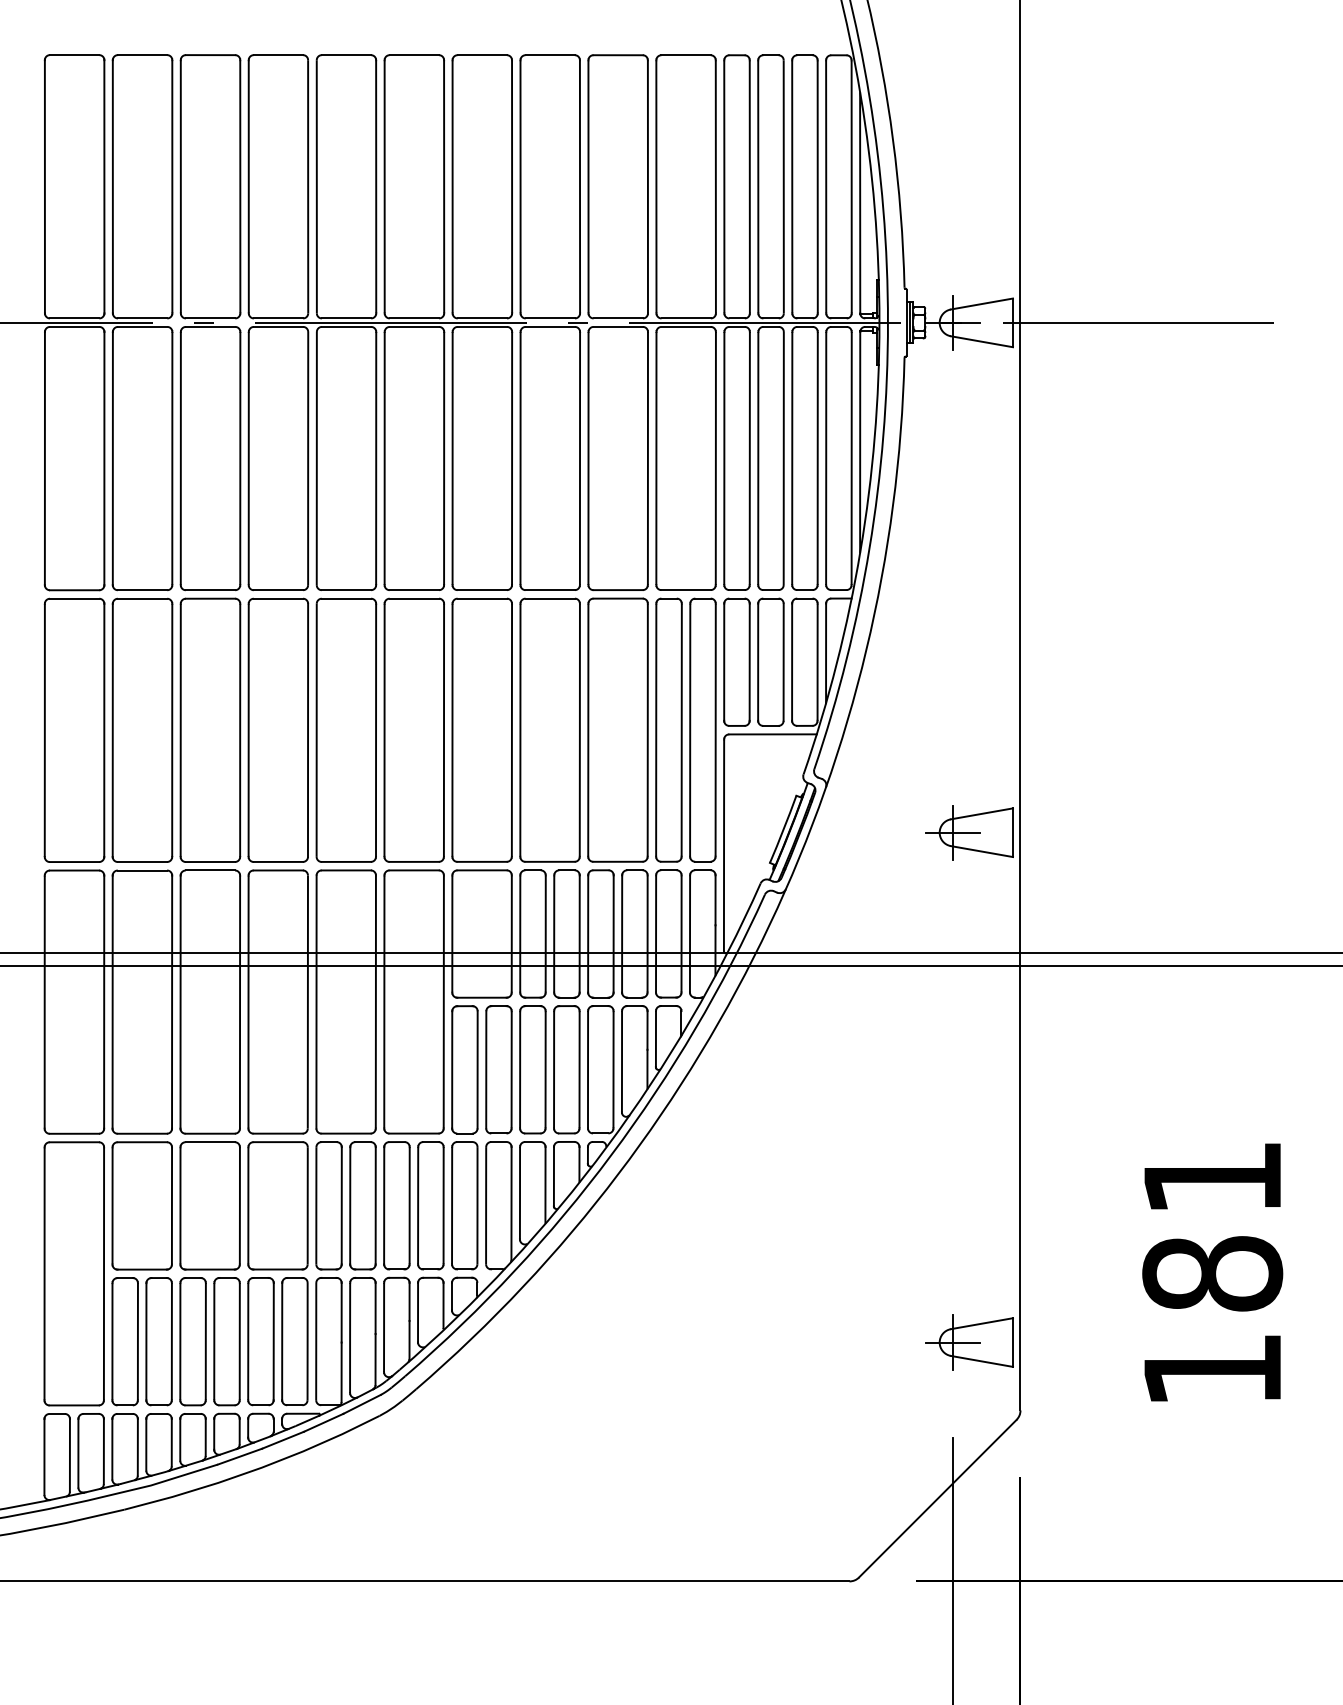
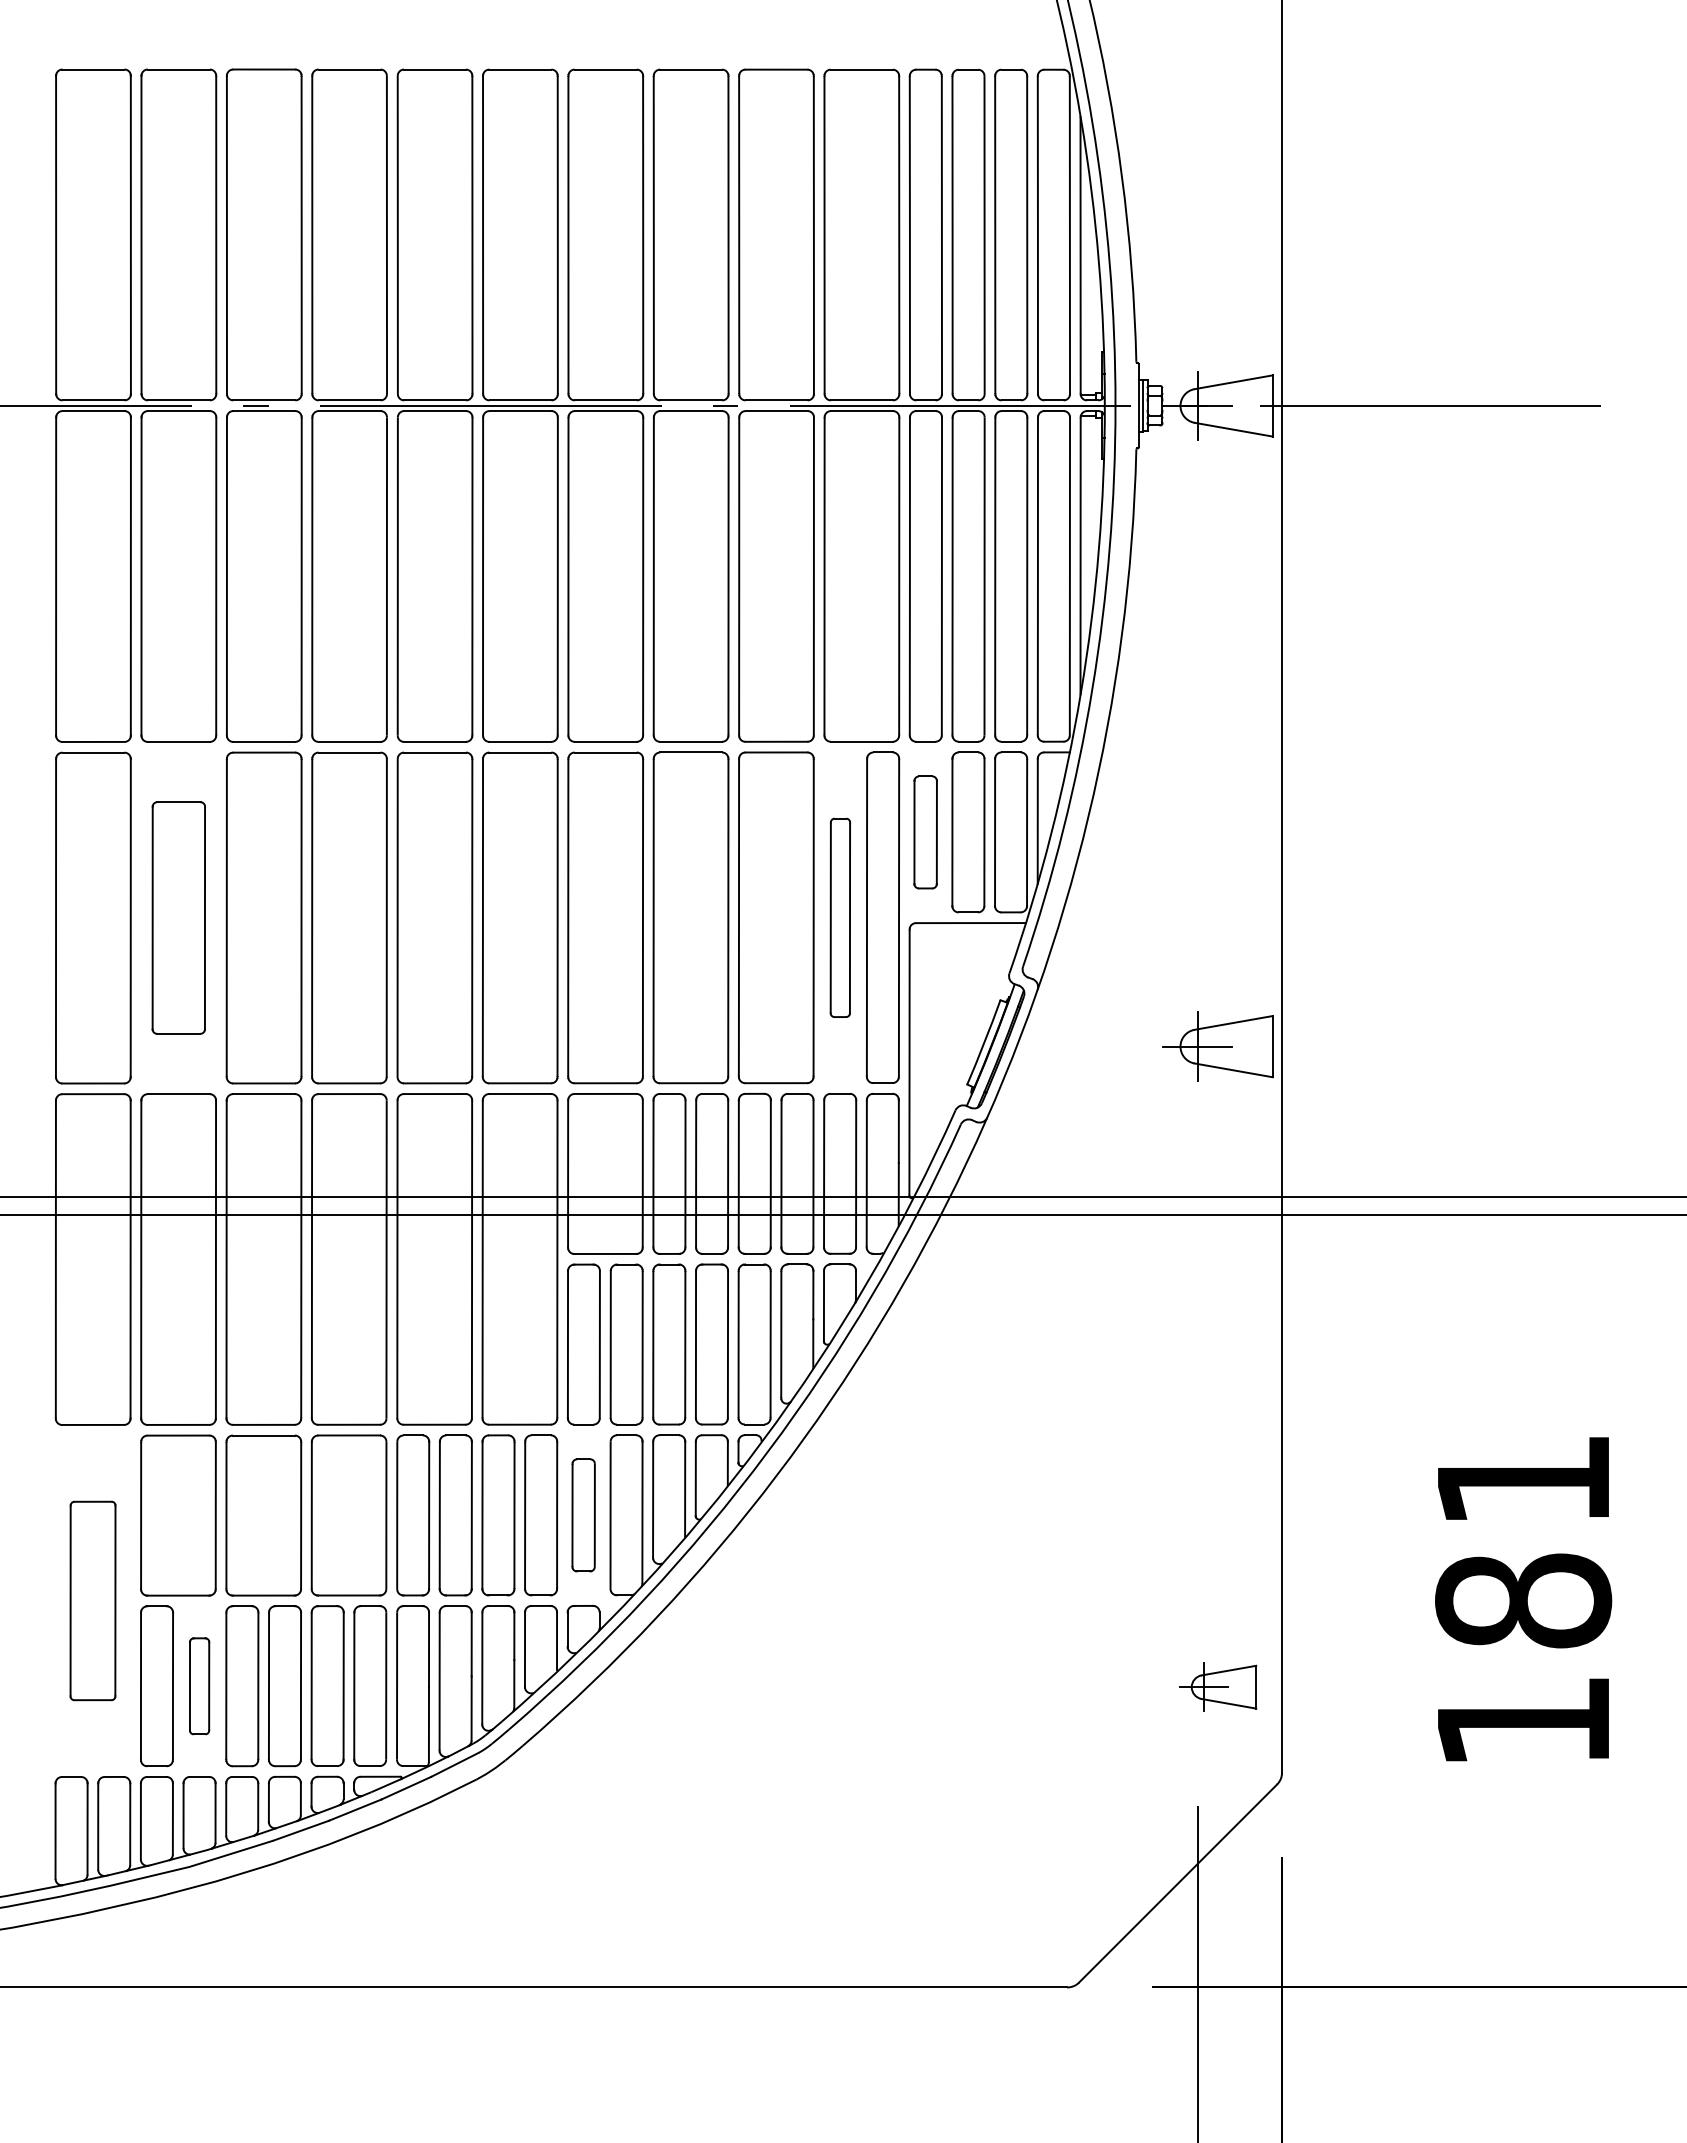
part: (736, 662) -> (925, 832), size x0.7
part: (142, 729) -> (178, 917), size x0.7
part: (669, 729) -> (840, 917), size x0.6
part: (464, 1205) -> (583, 1515), size x0.7
part: (73, 1273) -> (92, 1600), size x0.6
part: (159, 1341) -> (199, 1686), size x0.6
part: (969, 1341) -> (1217, 1686), size x0.7

